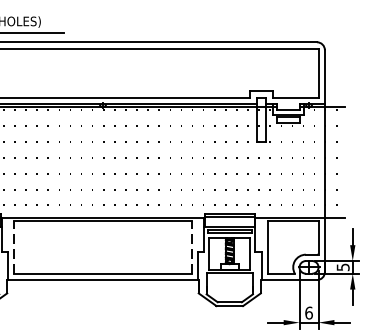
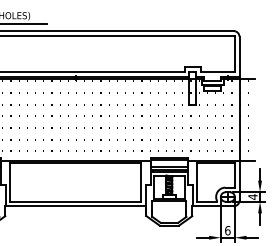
line: (14, 246) -> (10, 181), dashed -> solid
line: (191, 246) -> (141, 181), dashed -> solid
text: (342, 266) -> (252, 196), 5 -> 4

